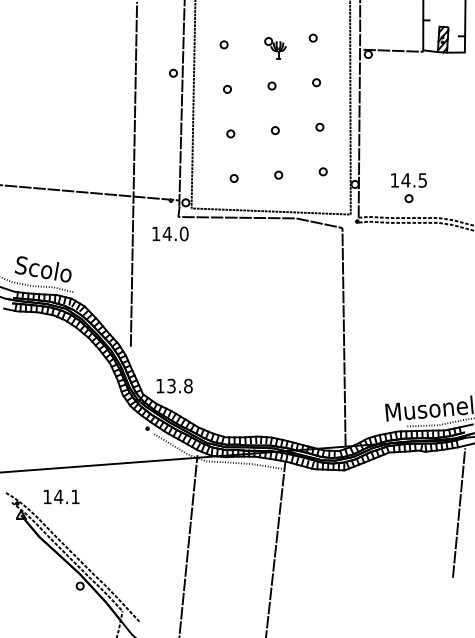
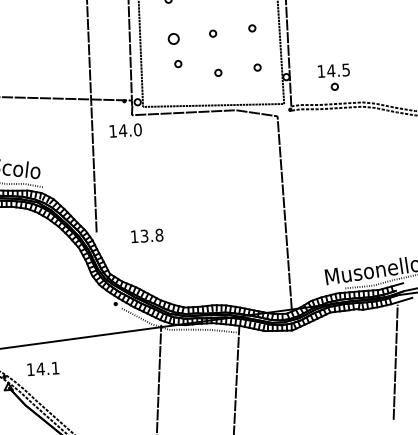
part: (230, 133) -> (173, 38), size x1.6
part: (233, 178) -> (177, 64), moved
text: (174, 385) -> (147, 235), moved

